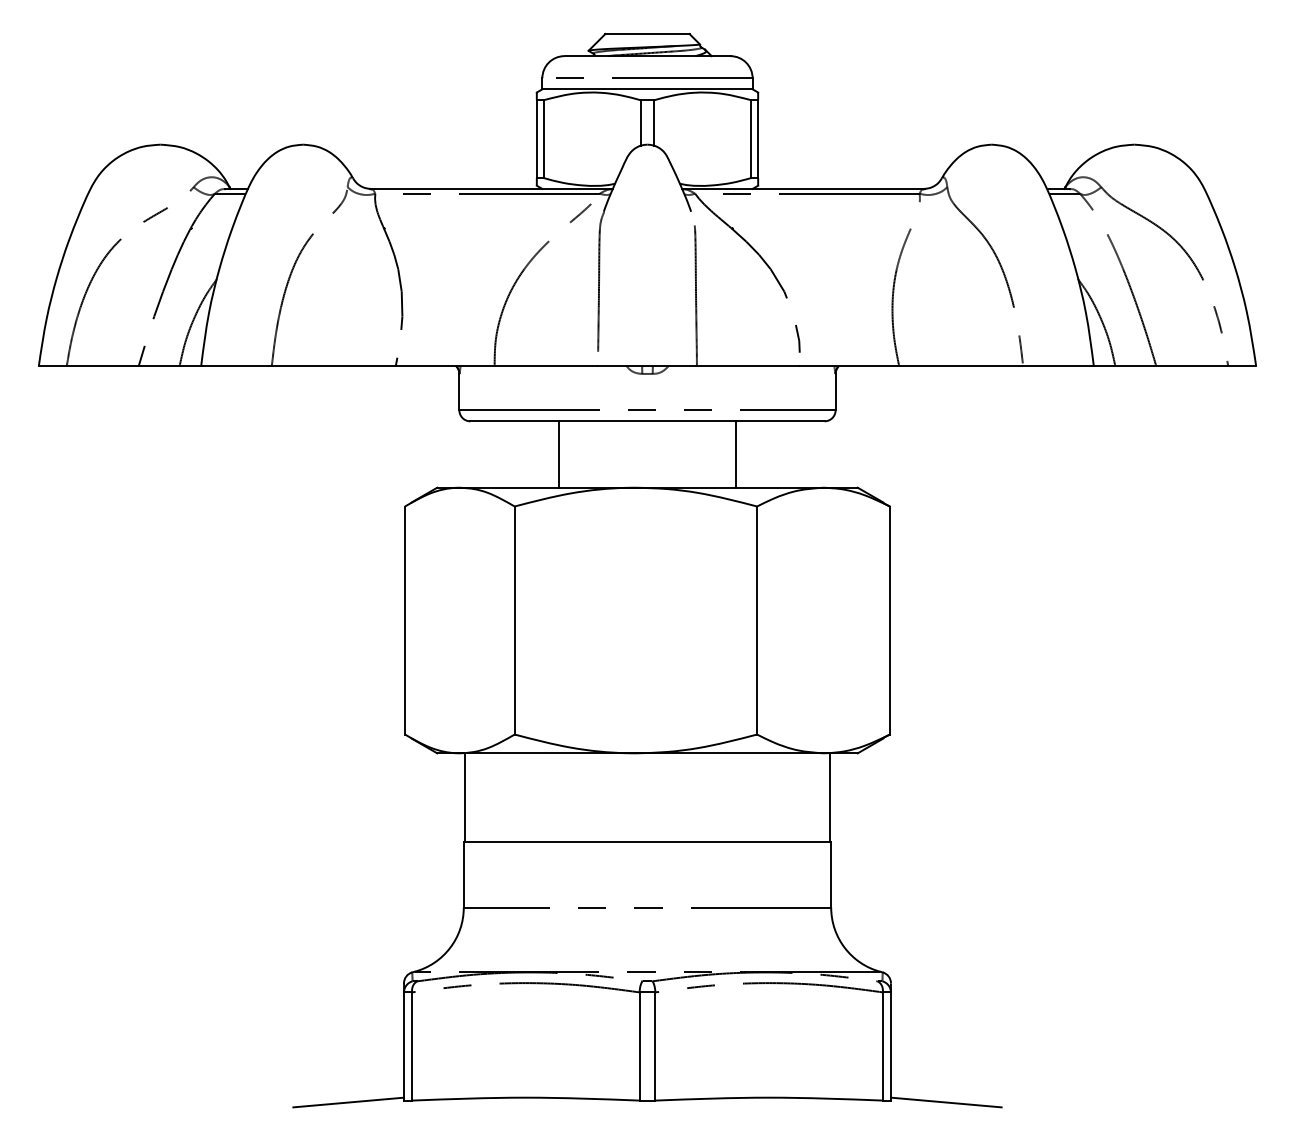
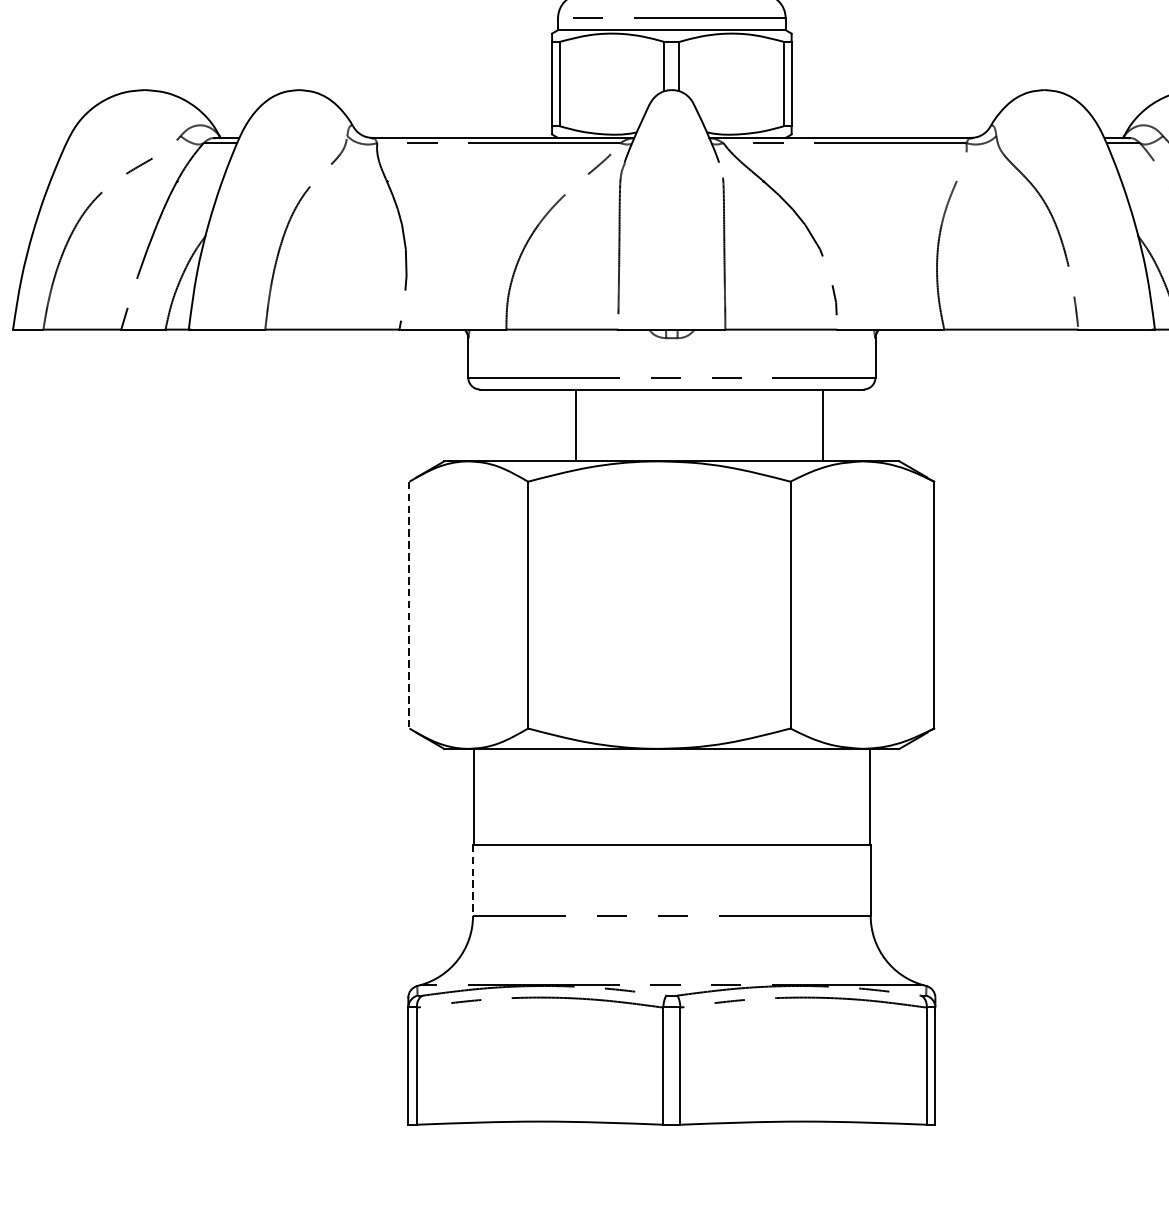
line: (736, 454) -> (823, 425), moved
line: (405, 621) -> (409, 606), solid -> dashed
line: (463, 874) -> (472, 880), solid -> dashed
line: (348, 1102) -> (348, 1126), removed
line: (945, 1102) -> (994, 1126), removed

